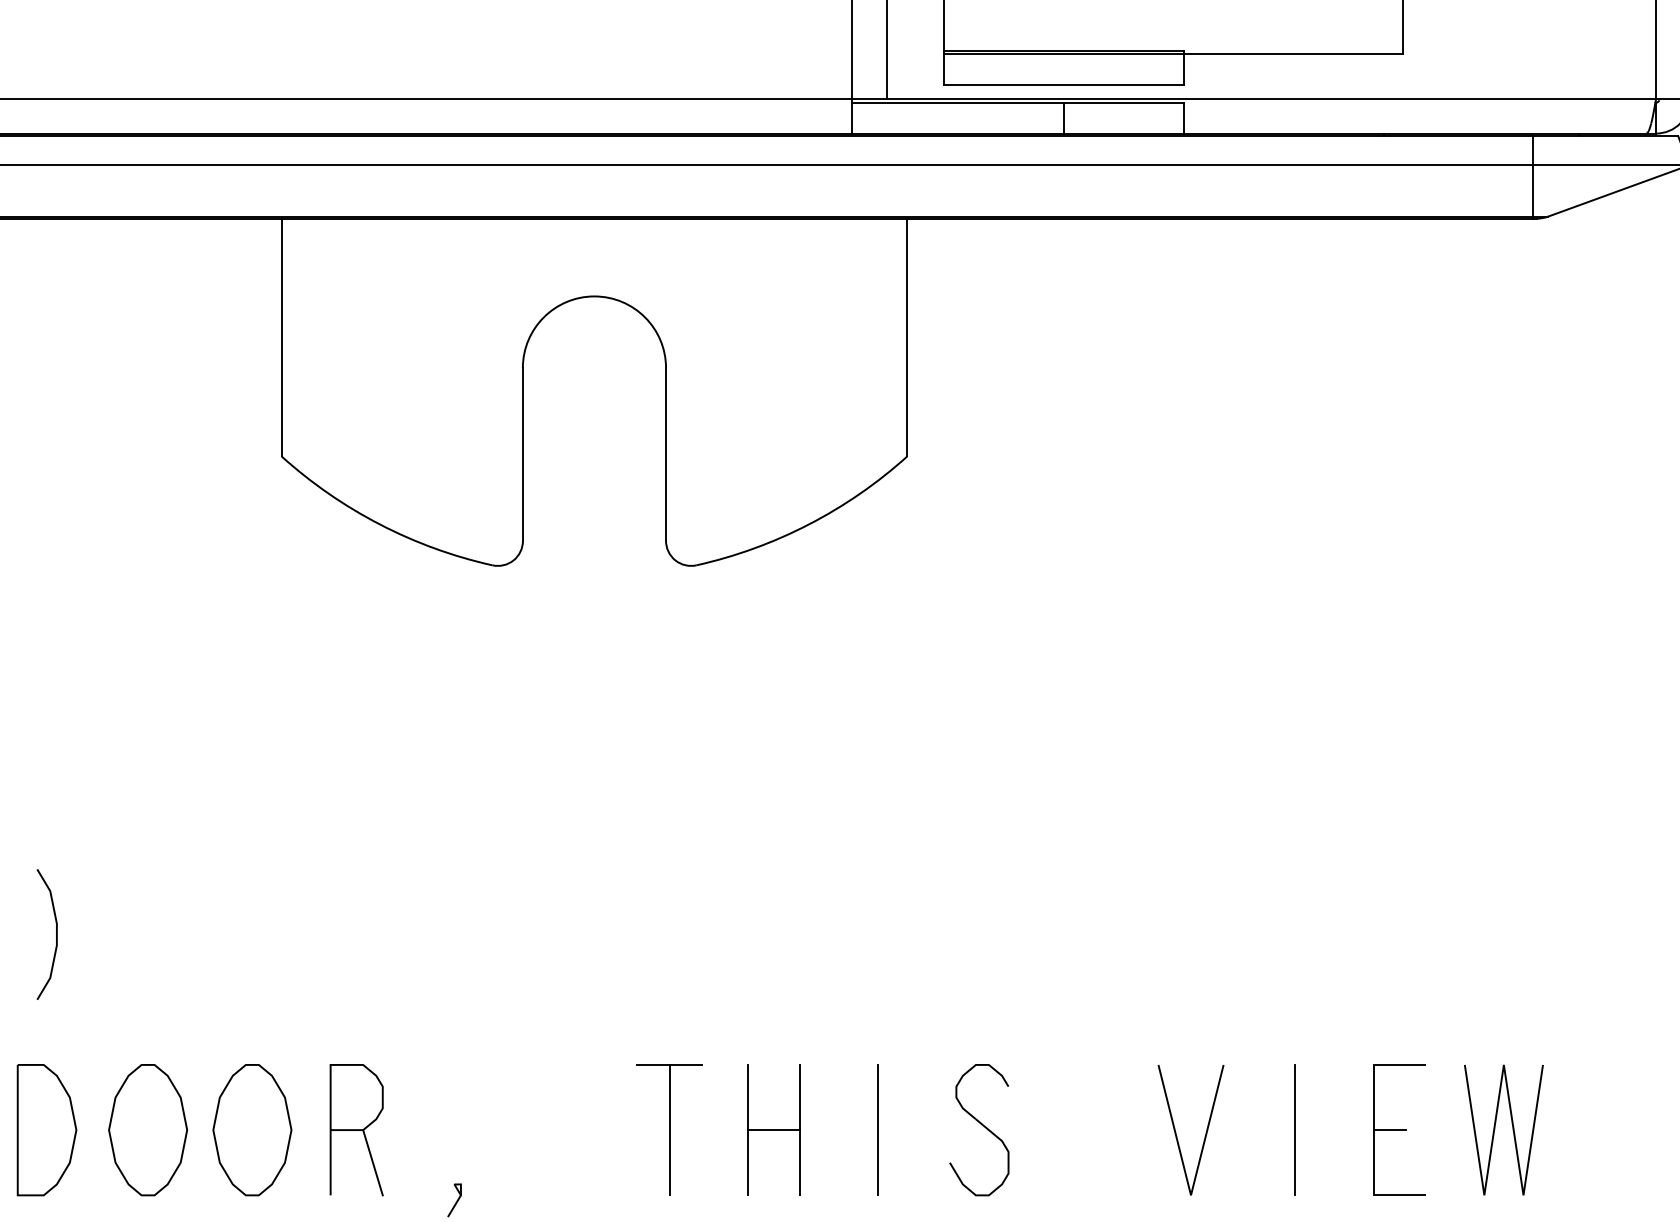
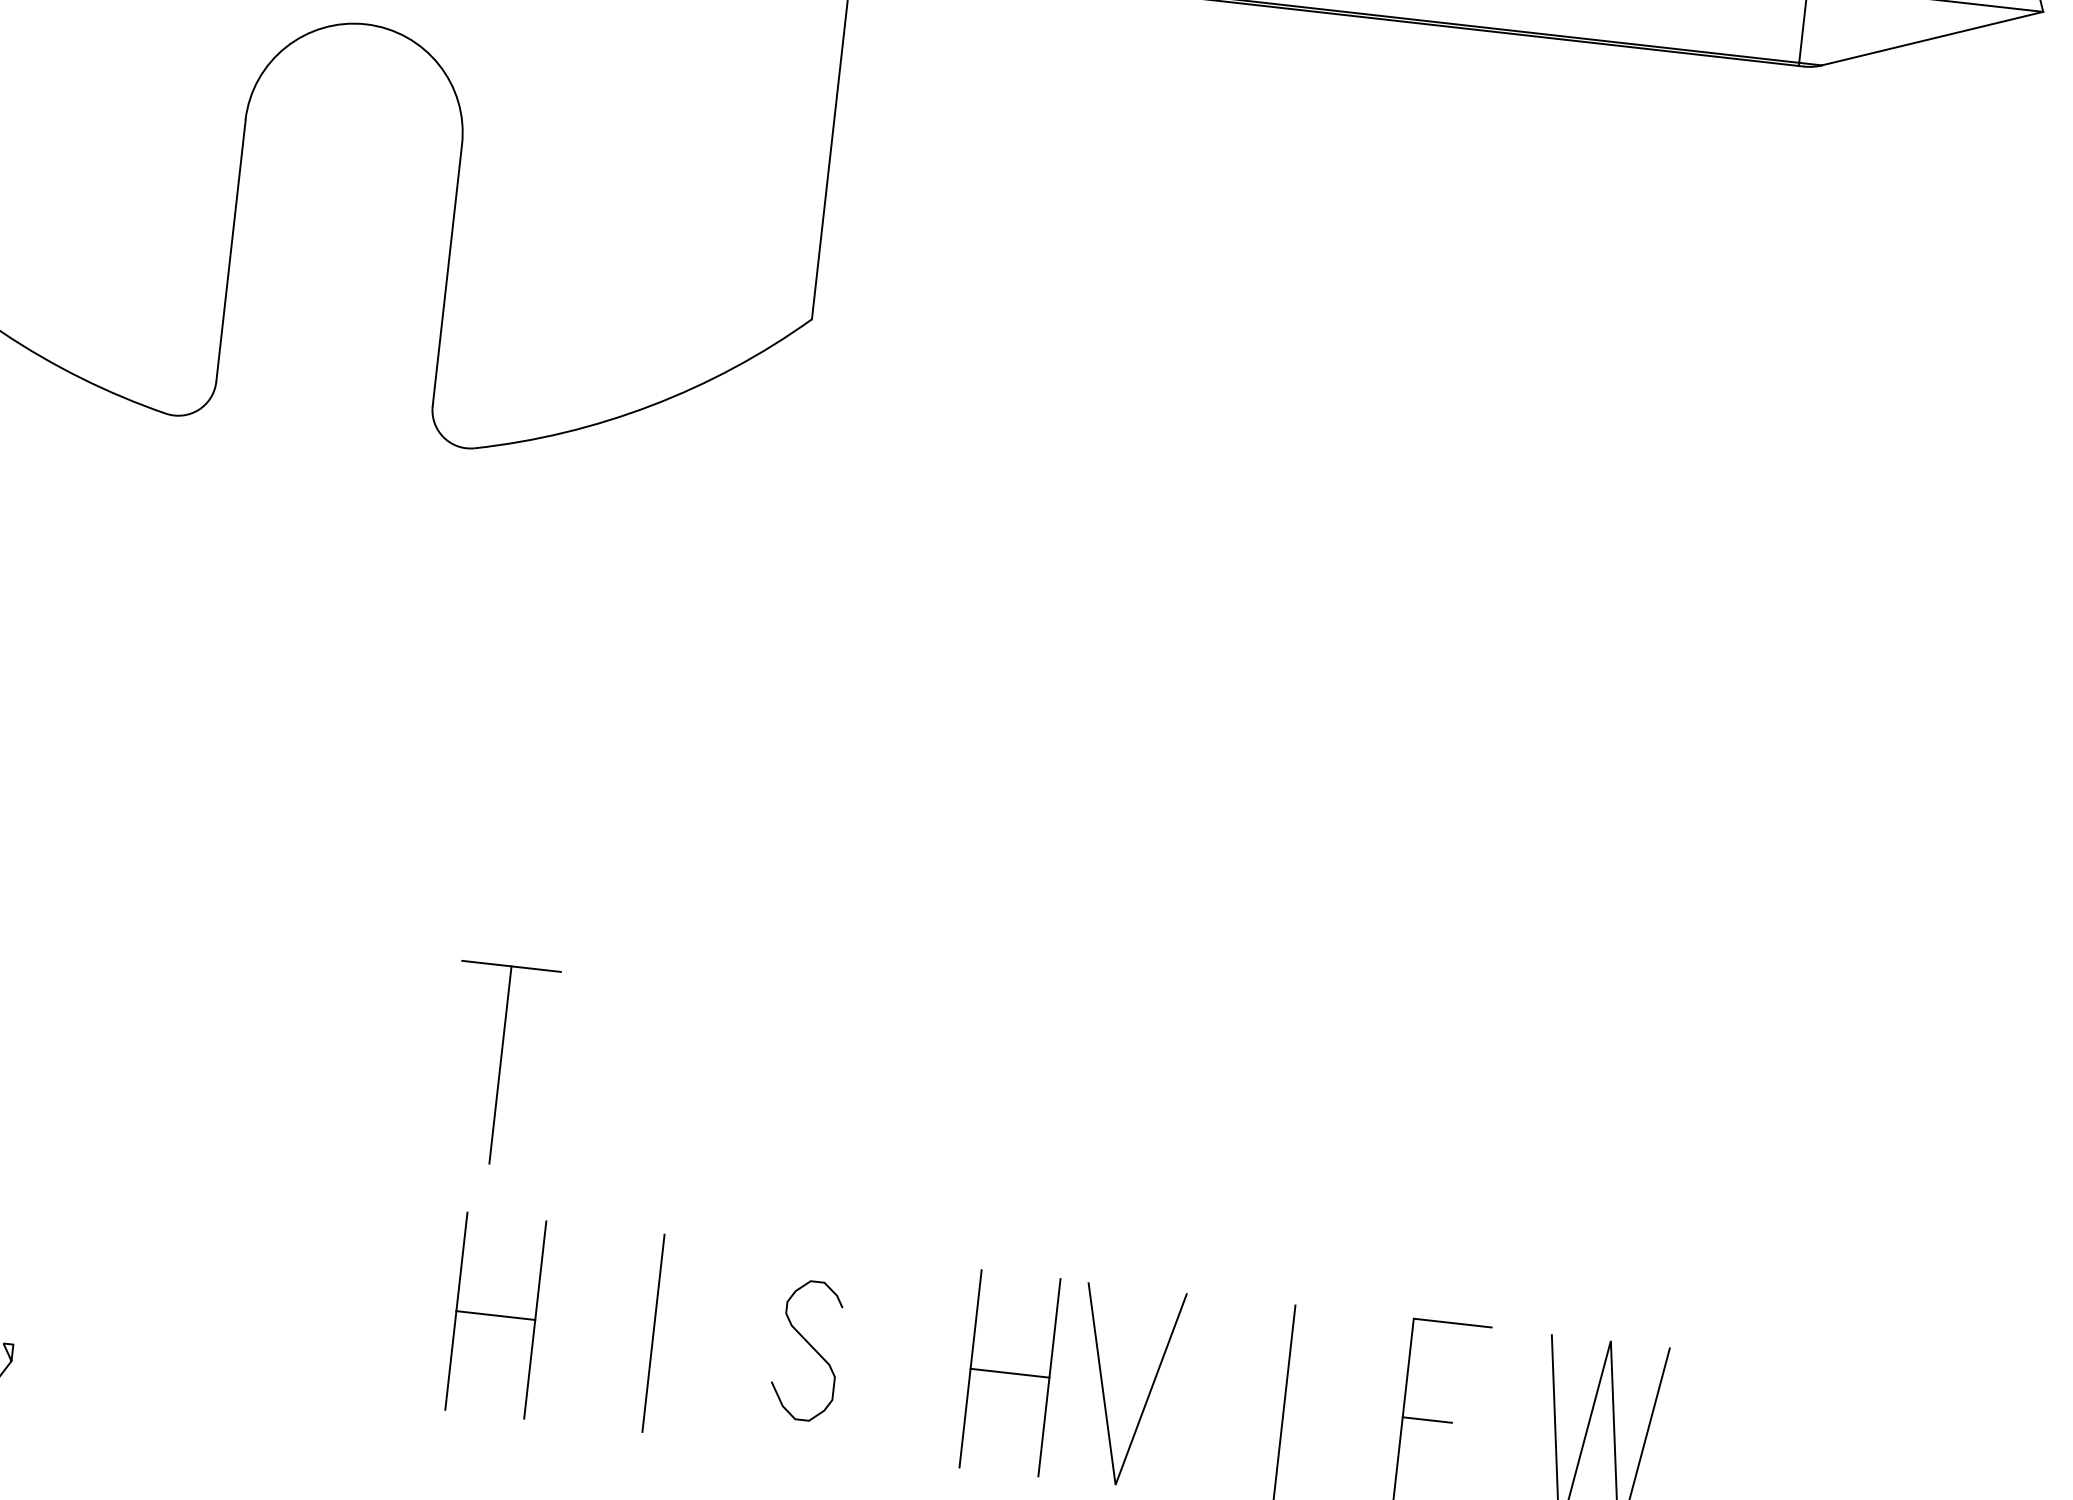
part: (669, 1129) -> (500, 1064), moved
part: (1113, 1129) -> (1009, 1372), added
part: (979, 1130) -> (806, 1351), size x0.7

